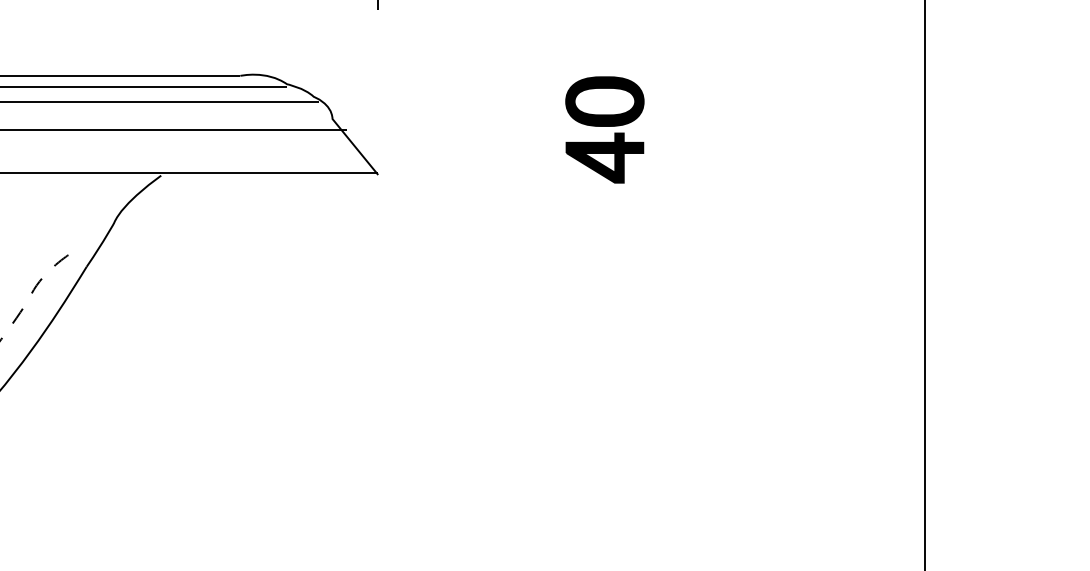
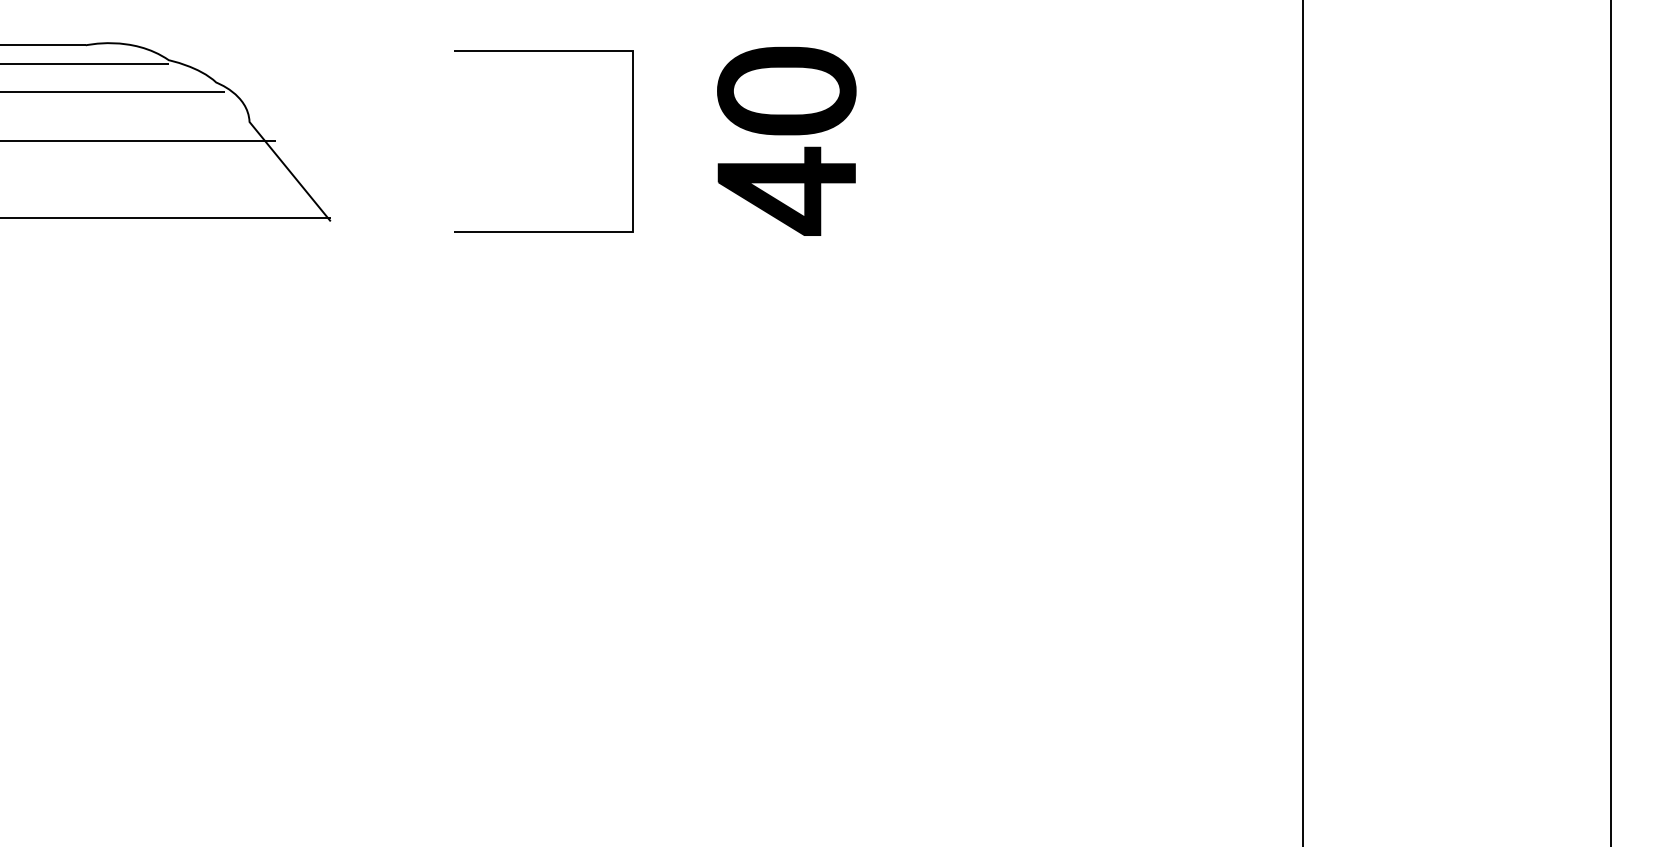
line: (547, 129) -> (631, 140), added
part: (604, 129) -> (786, 140), moved

